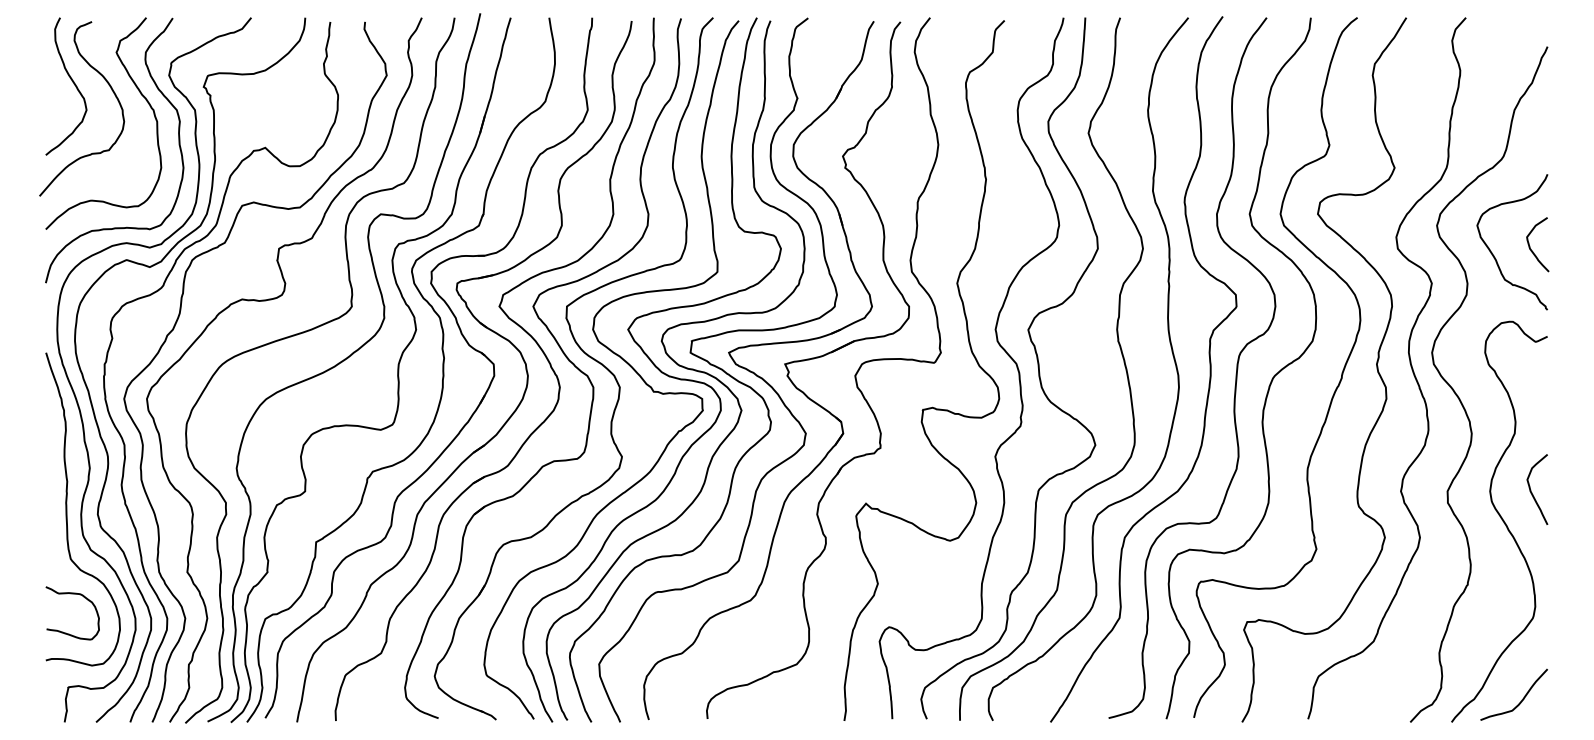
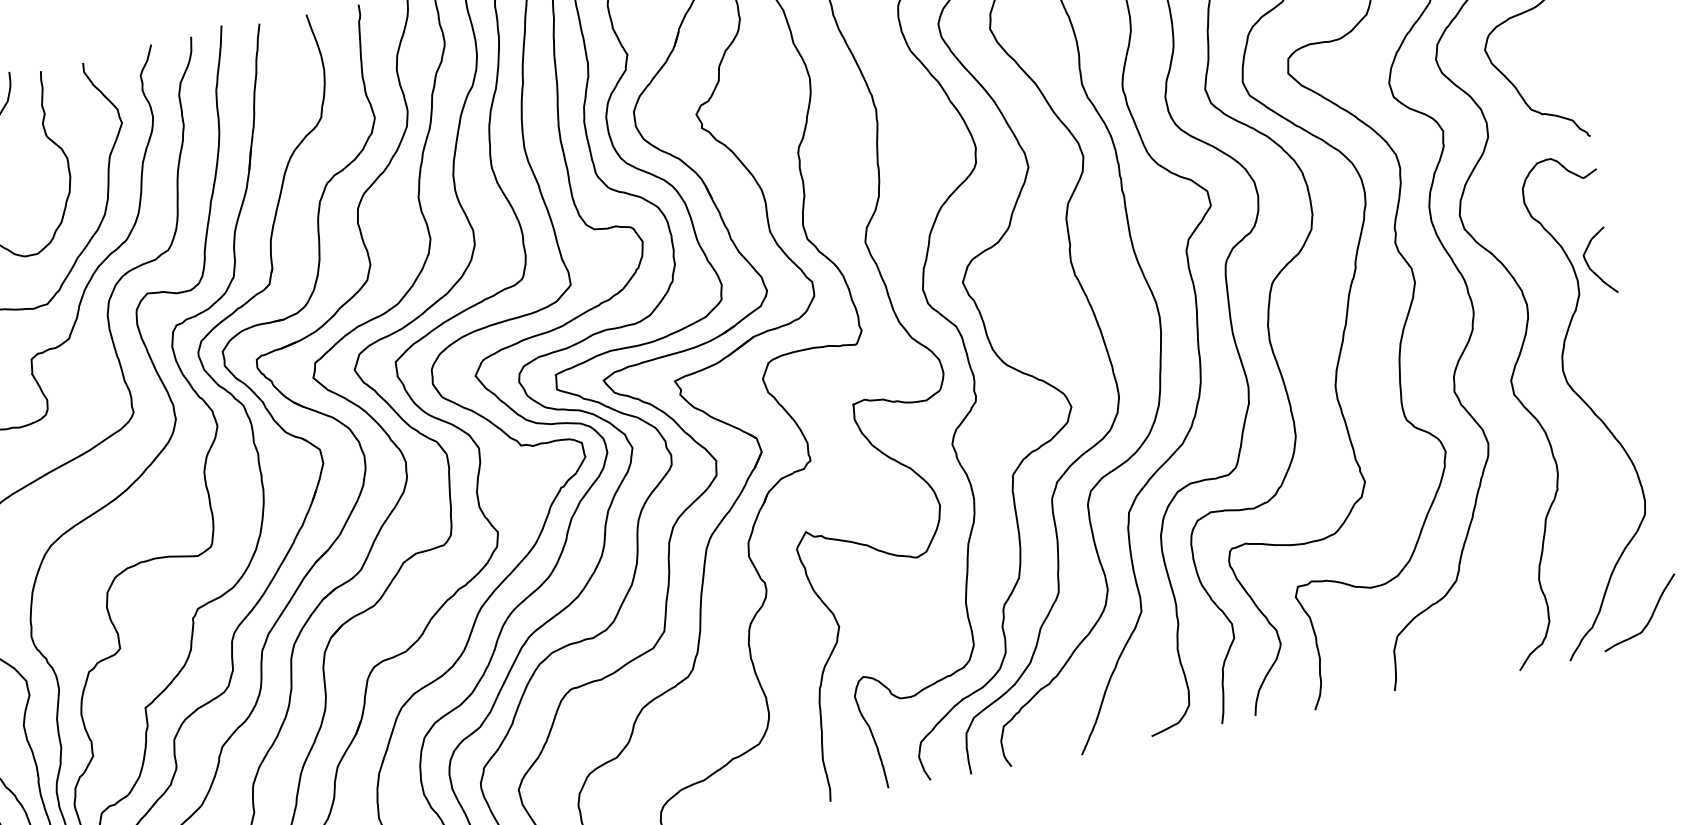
curve: (1530, 246) -> (1589, 265), moved
curve: (1532, 492) -> (1614, 362), removed

